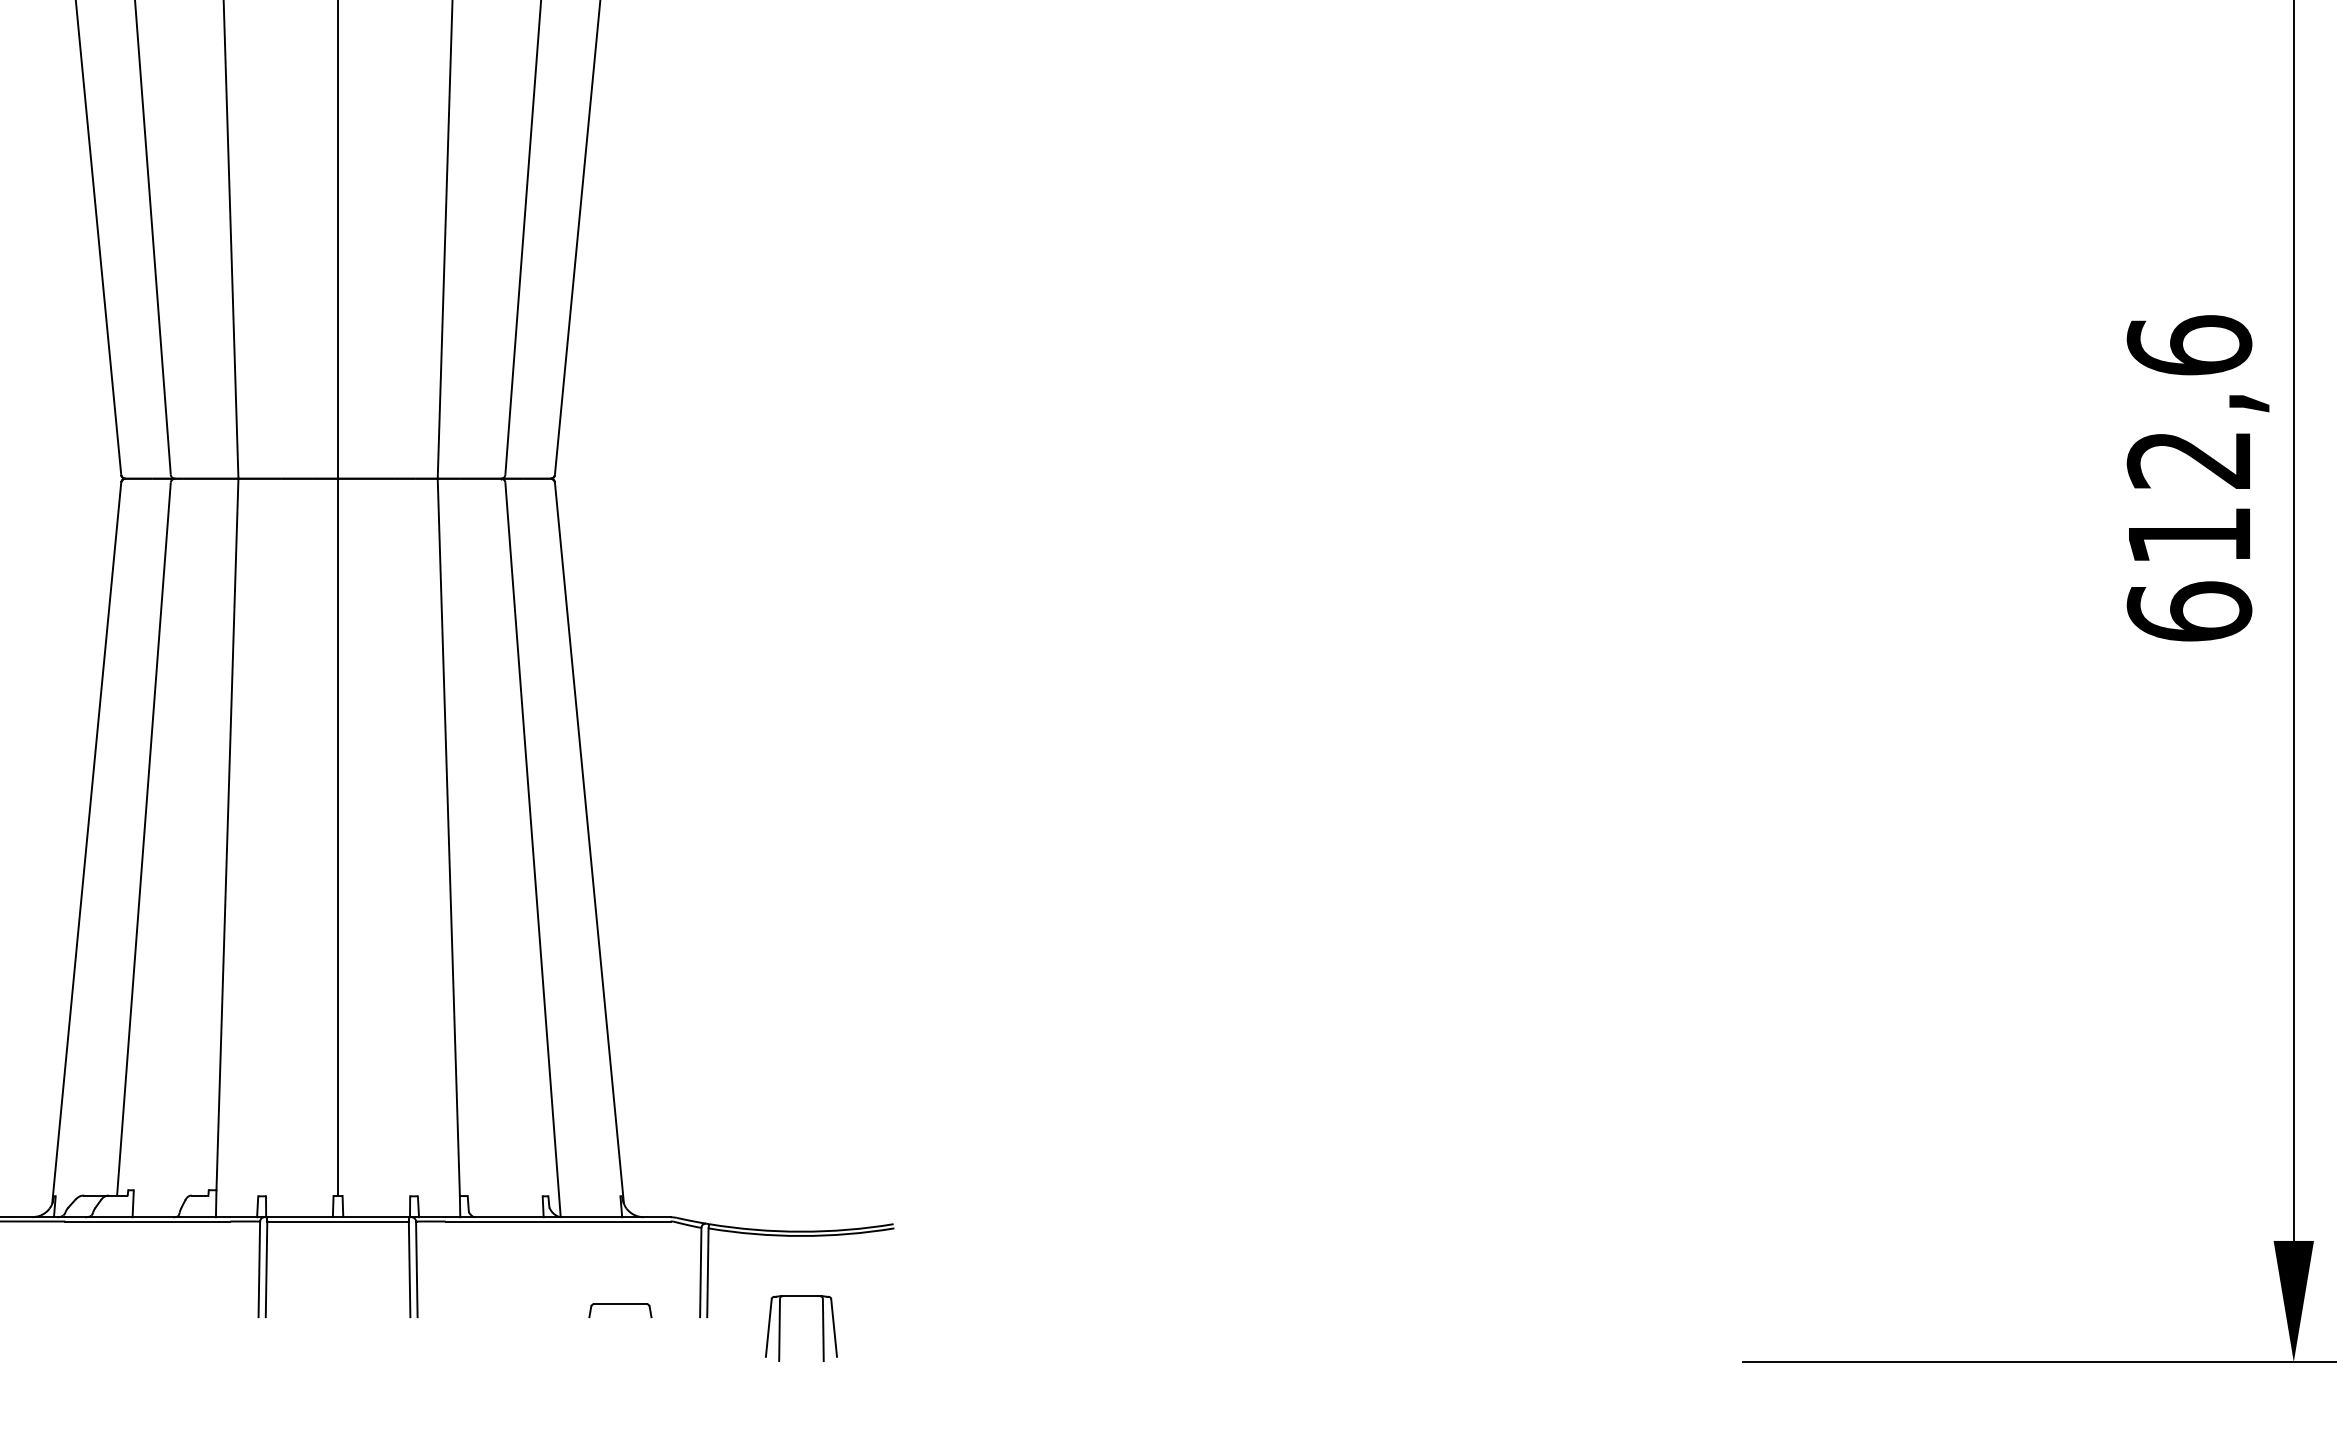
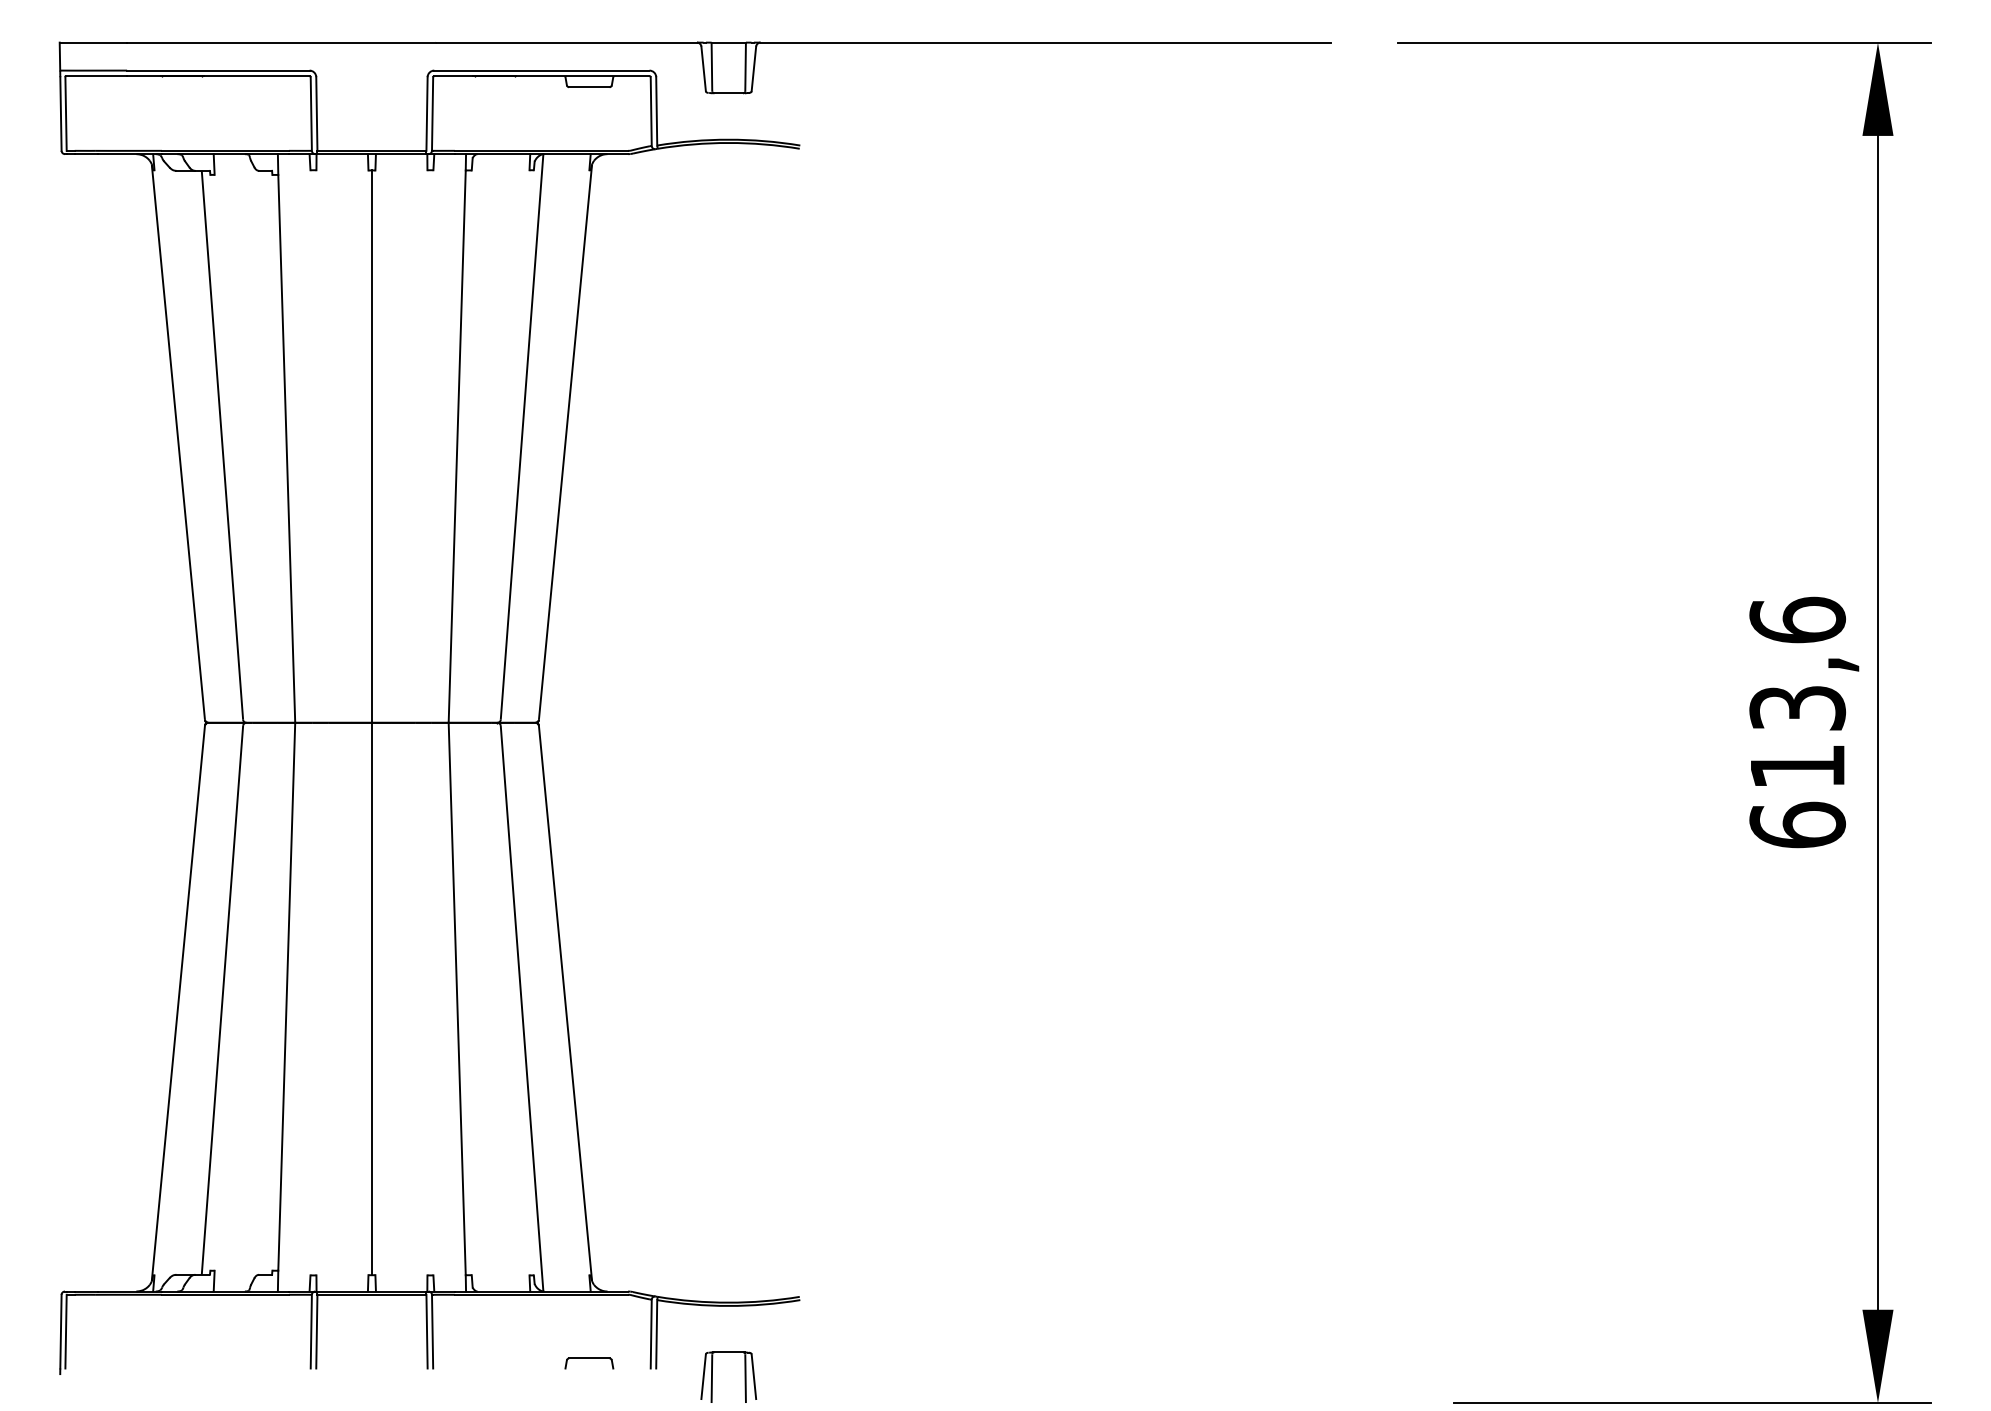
text: (2189, 460) -> (1797, 708), 612,6 -> 613,6

